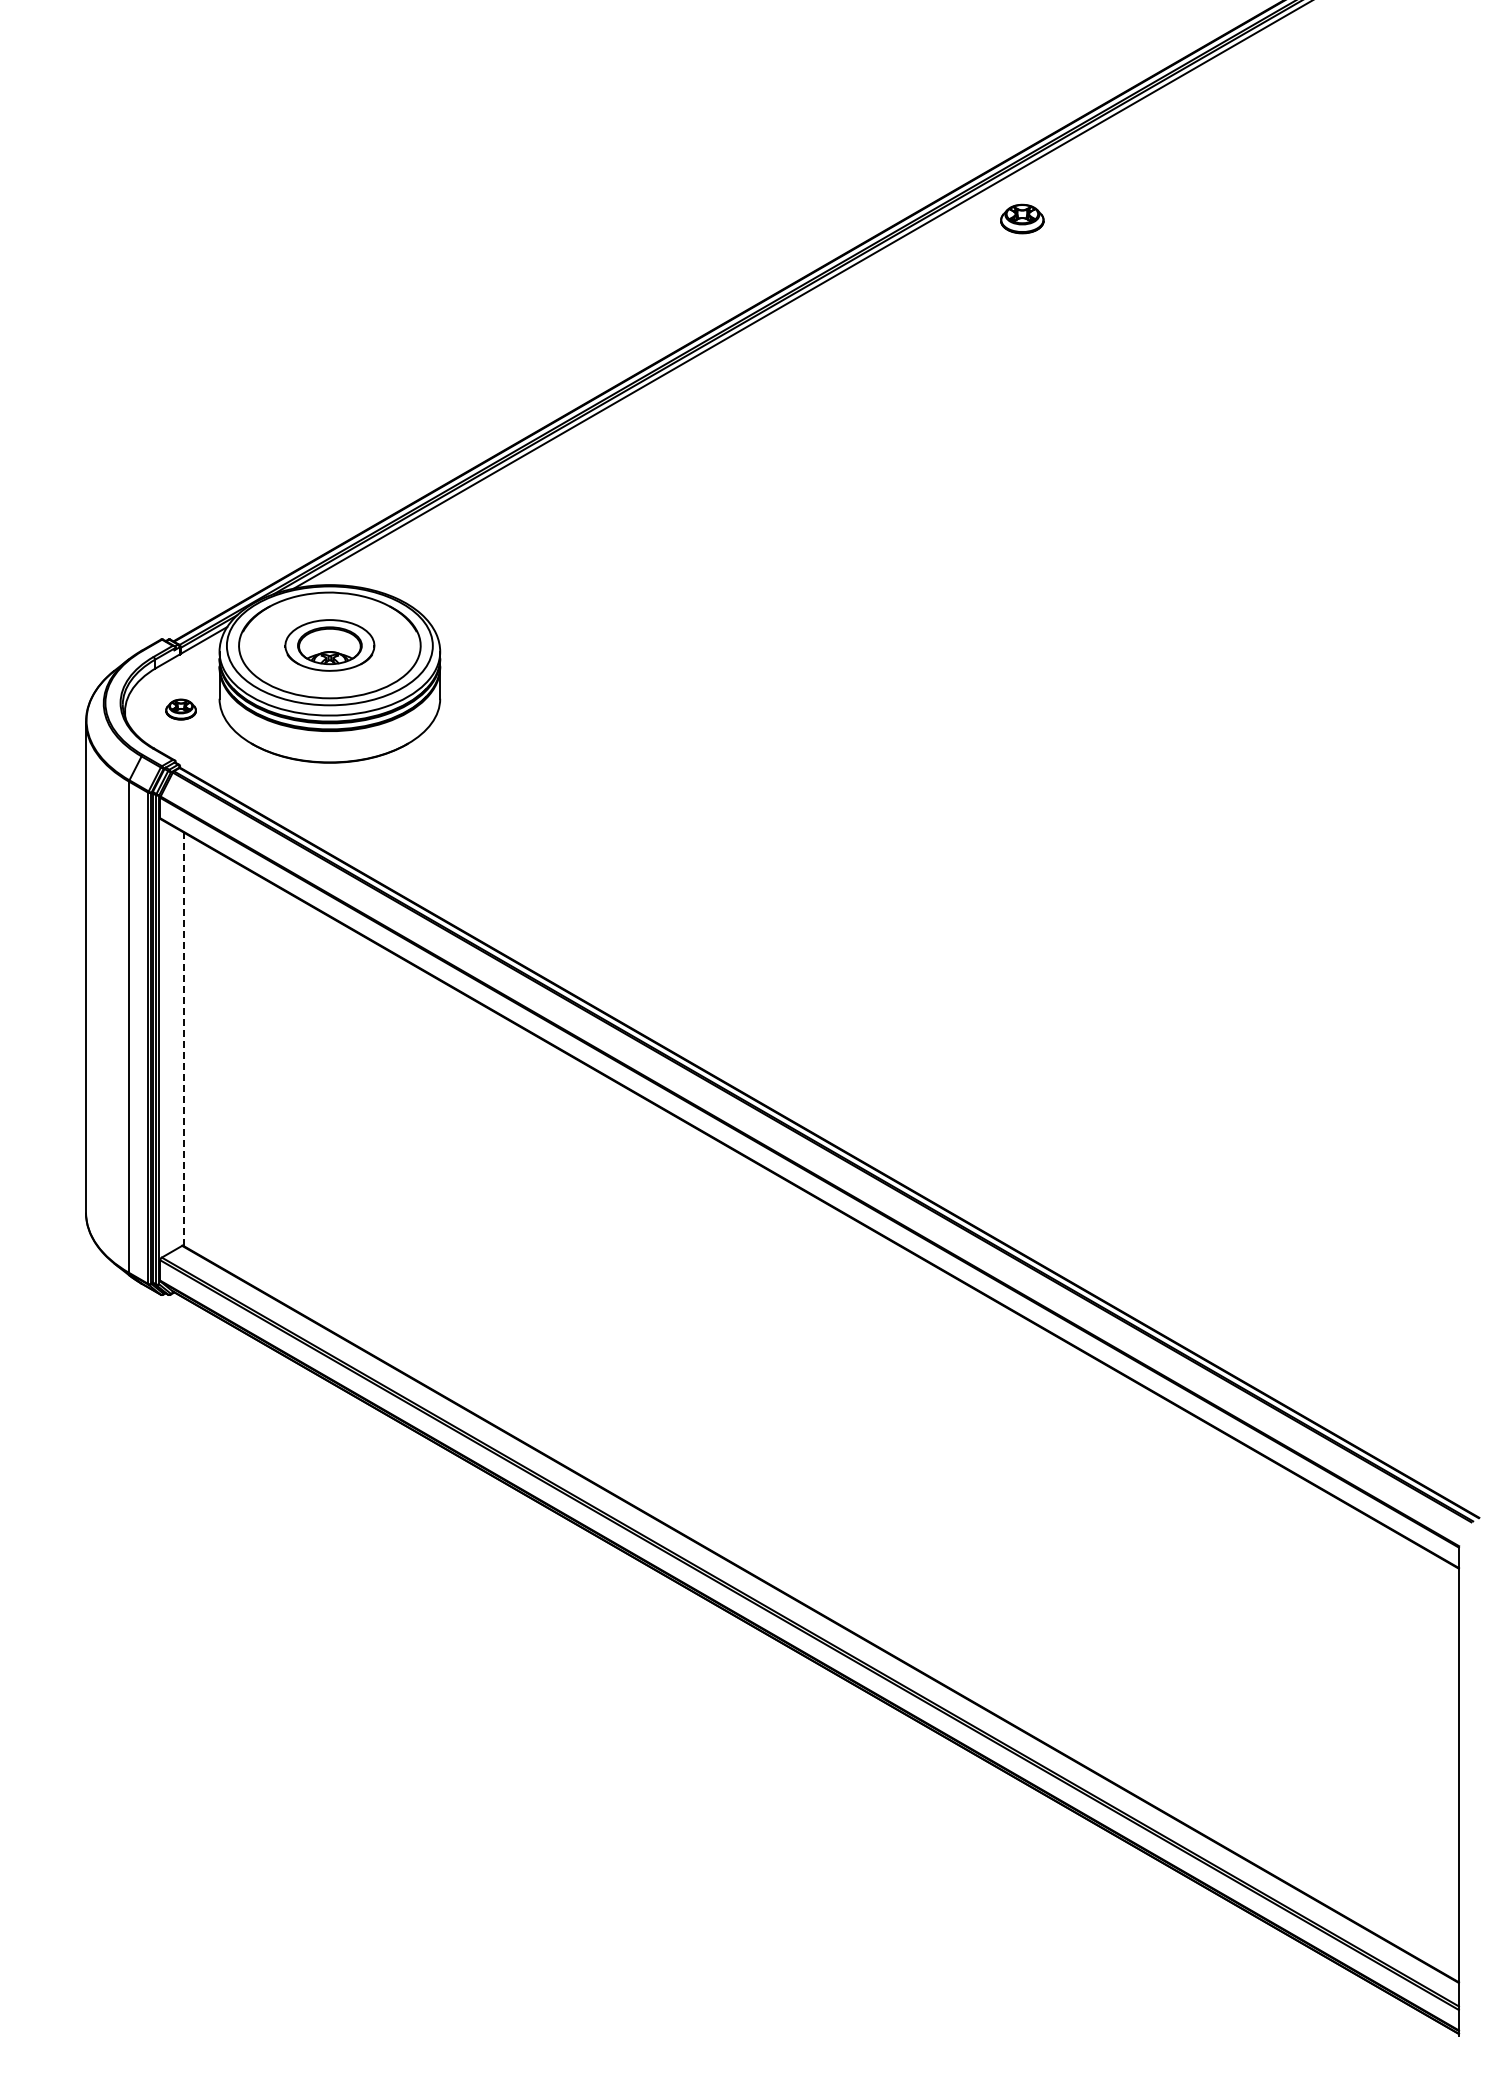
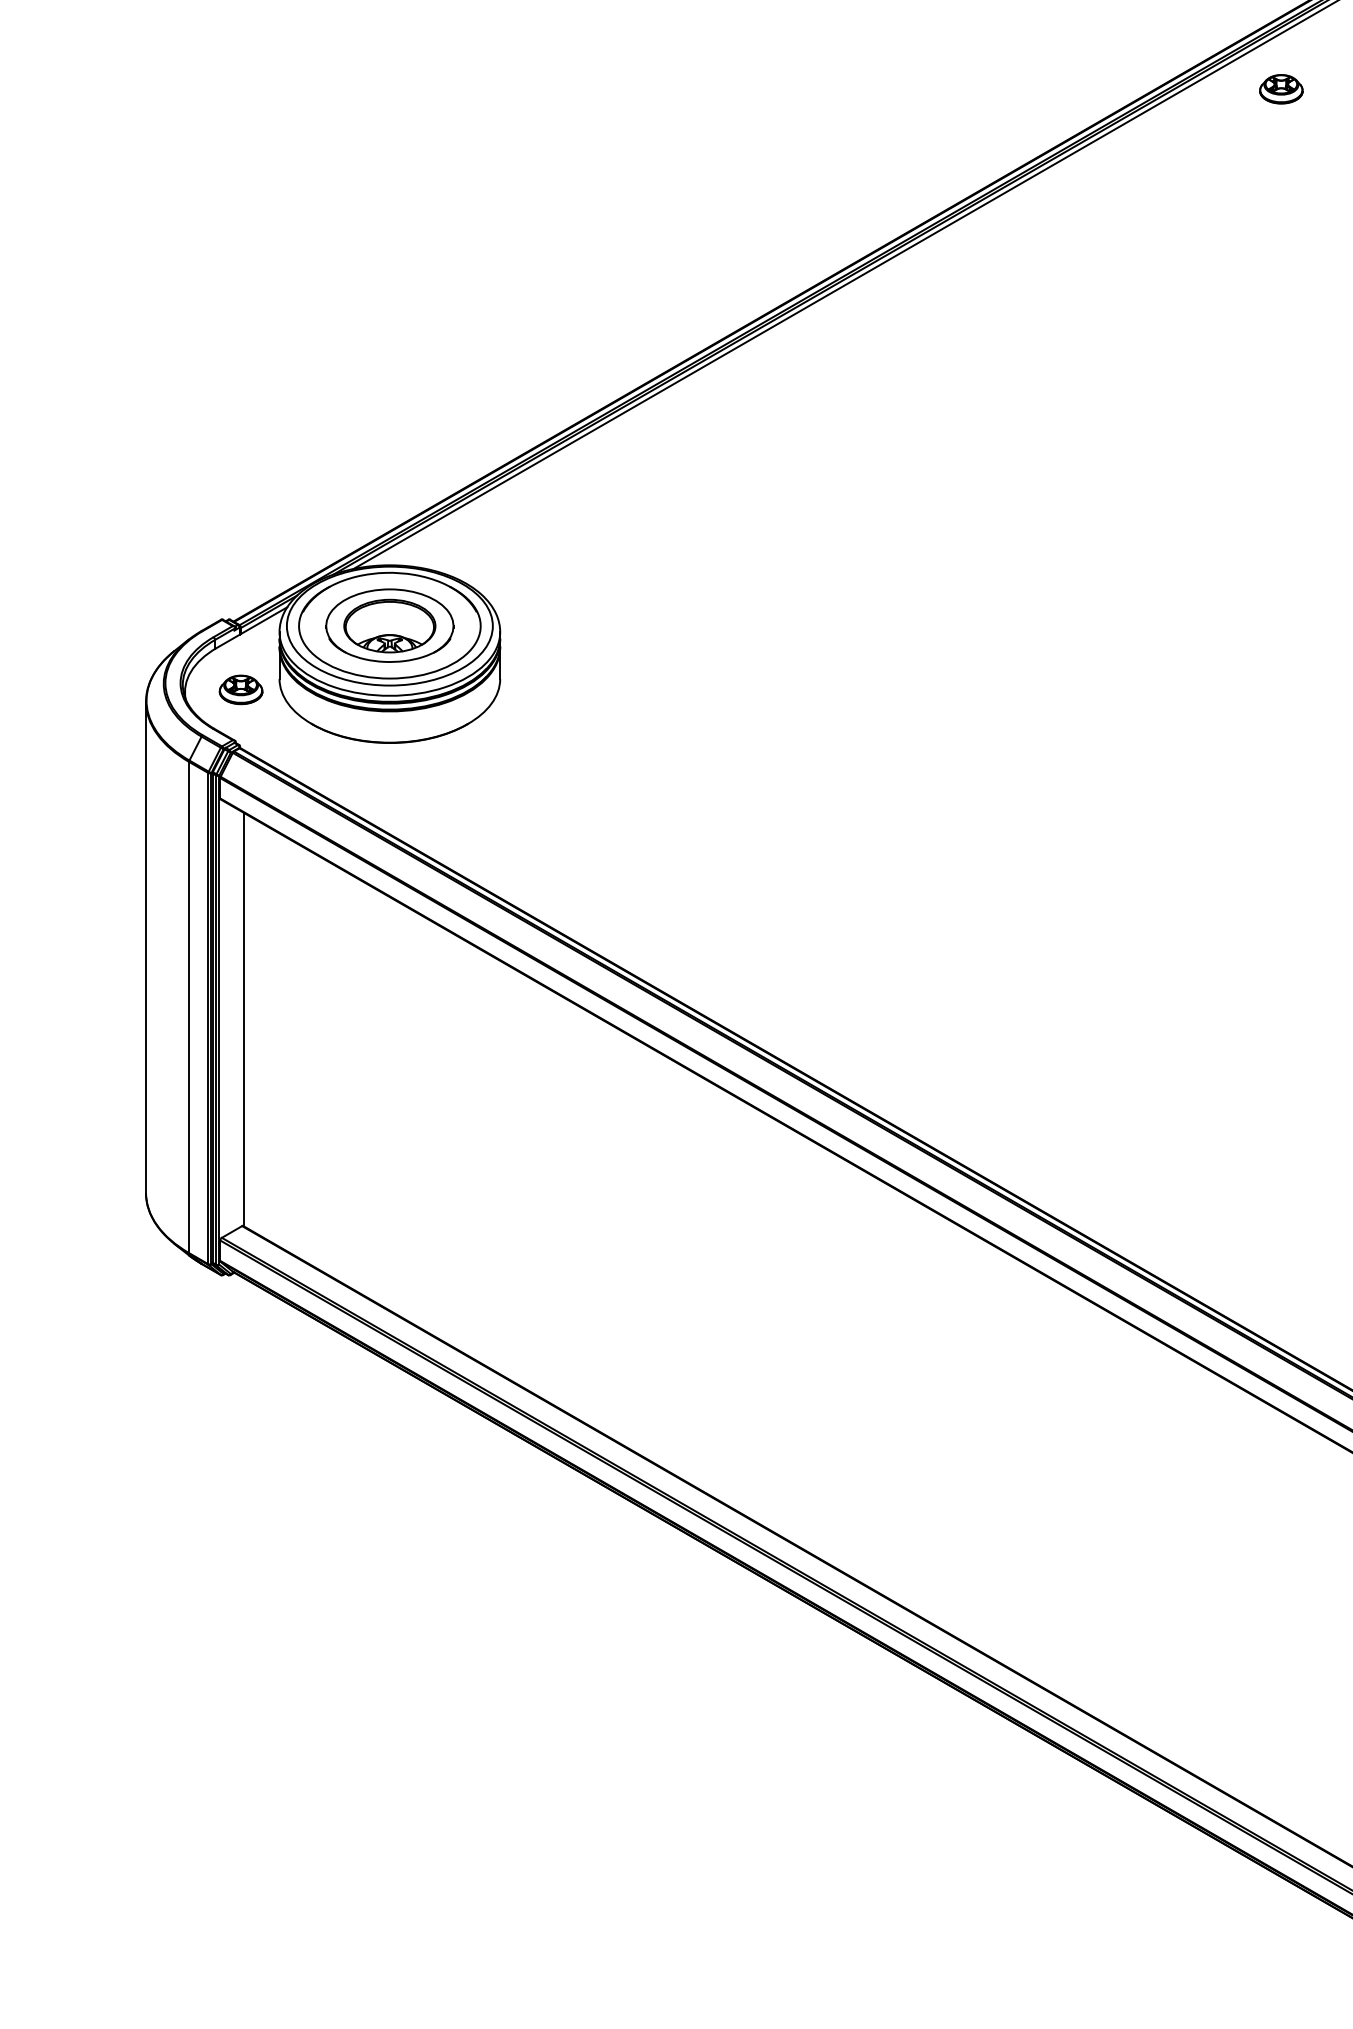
part: (1022, 218) -> (1281, 88), moved
part: (329, 645) -> (389, 625), size x1.43
part: (180, 709) -> (240, 689), size x1.43
line: (183, 1039) -> (243, 1019), dashed -> solid

